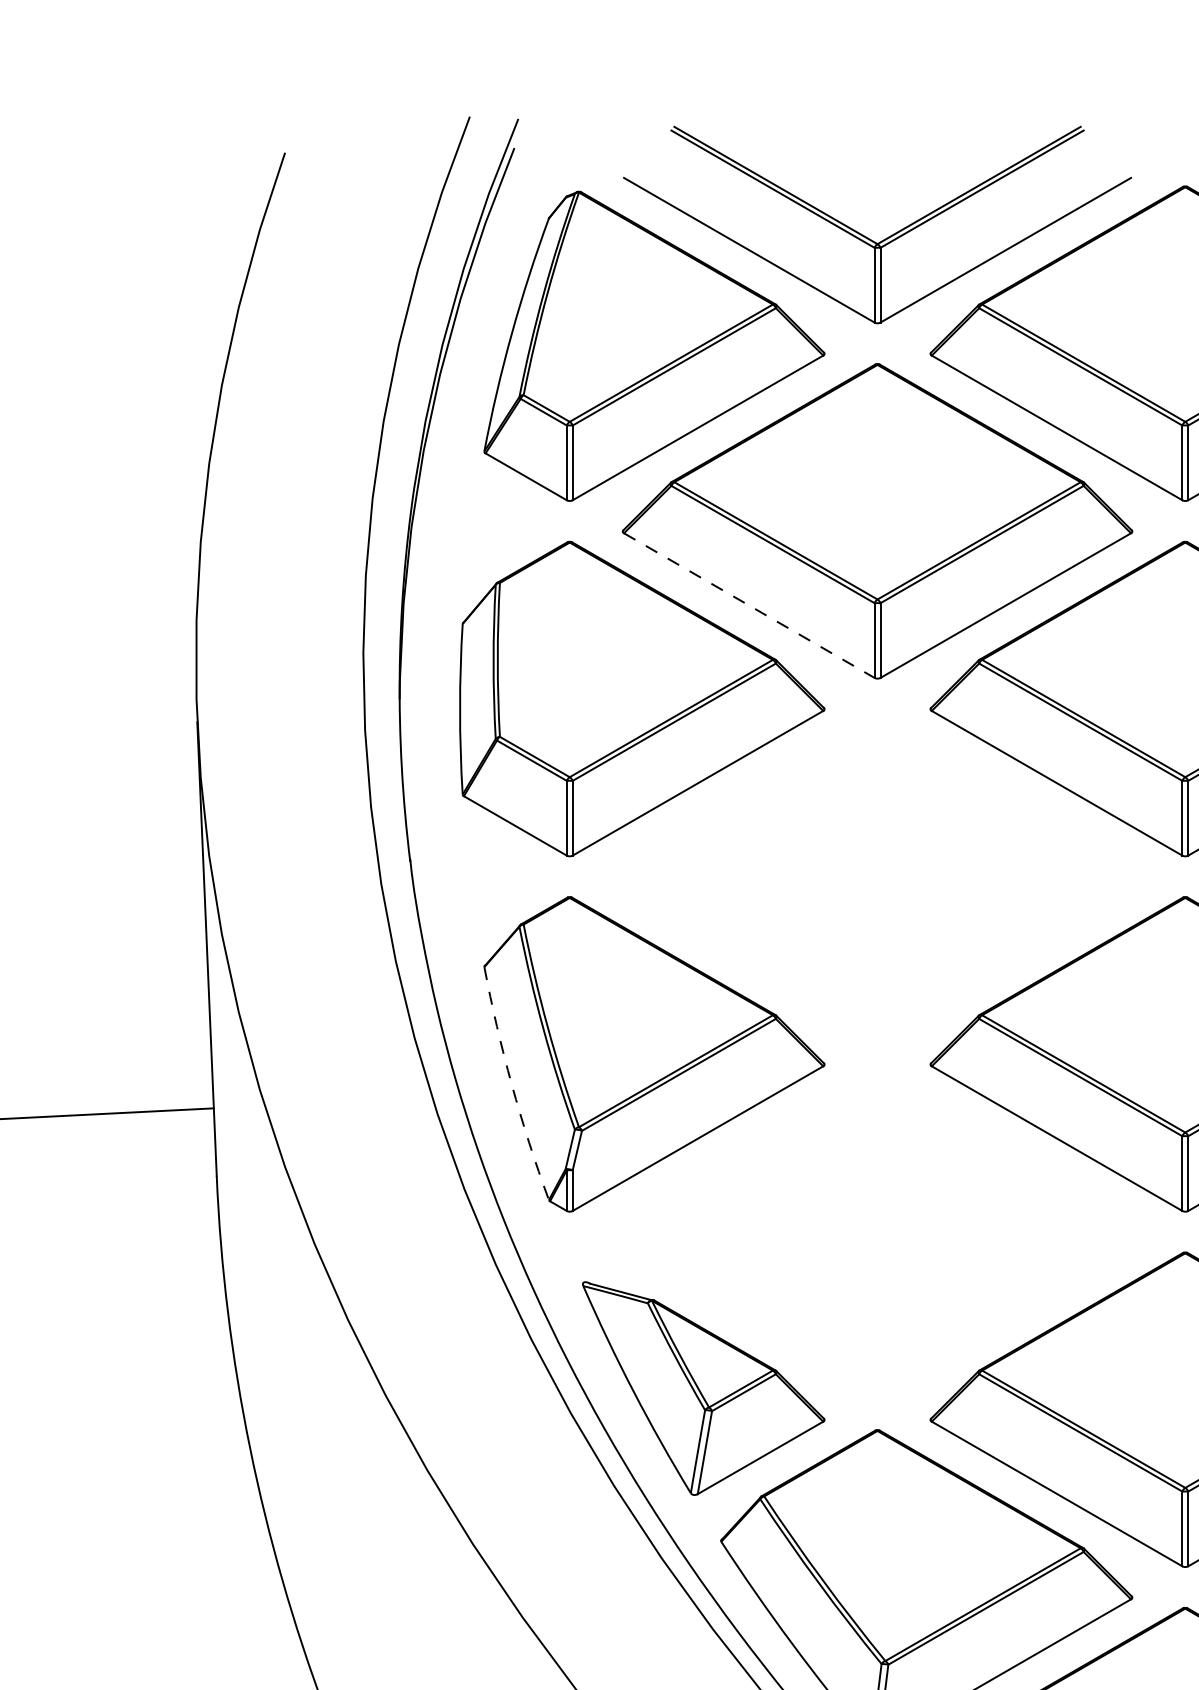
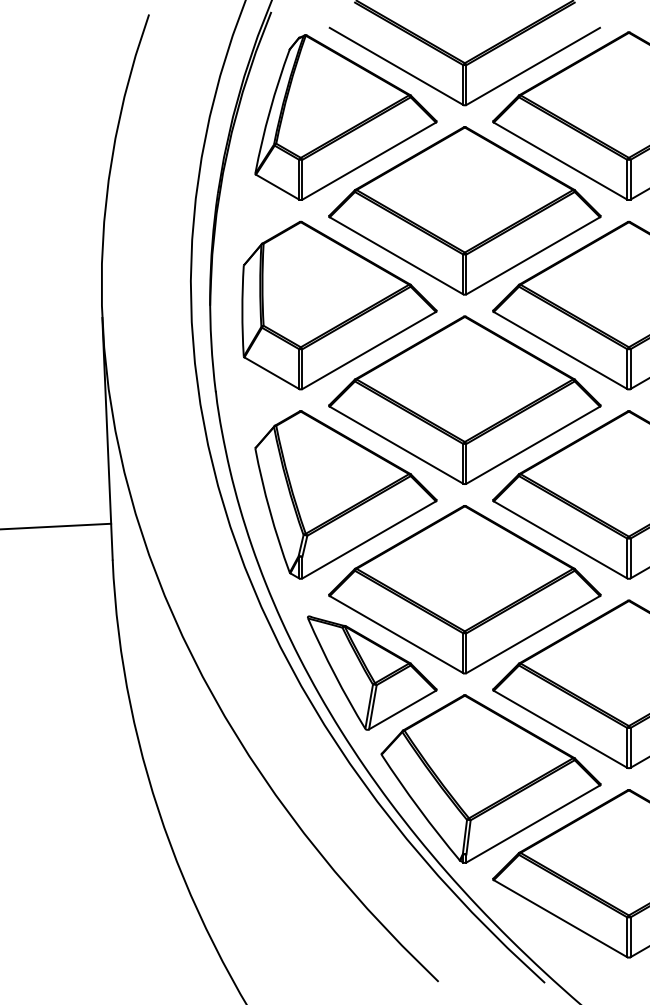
line: (749, 606) -> (396, 256), dashed -> solid
part: (876, 875) -> (464, 399), added
arc: (512, 1085) -> (270, 511), dashed -> solid
part: (876, 1231) -> (464, 589), added

